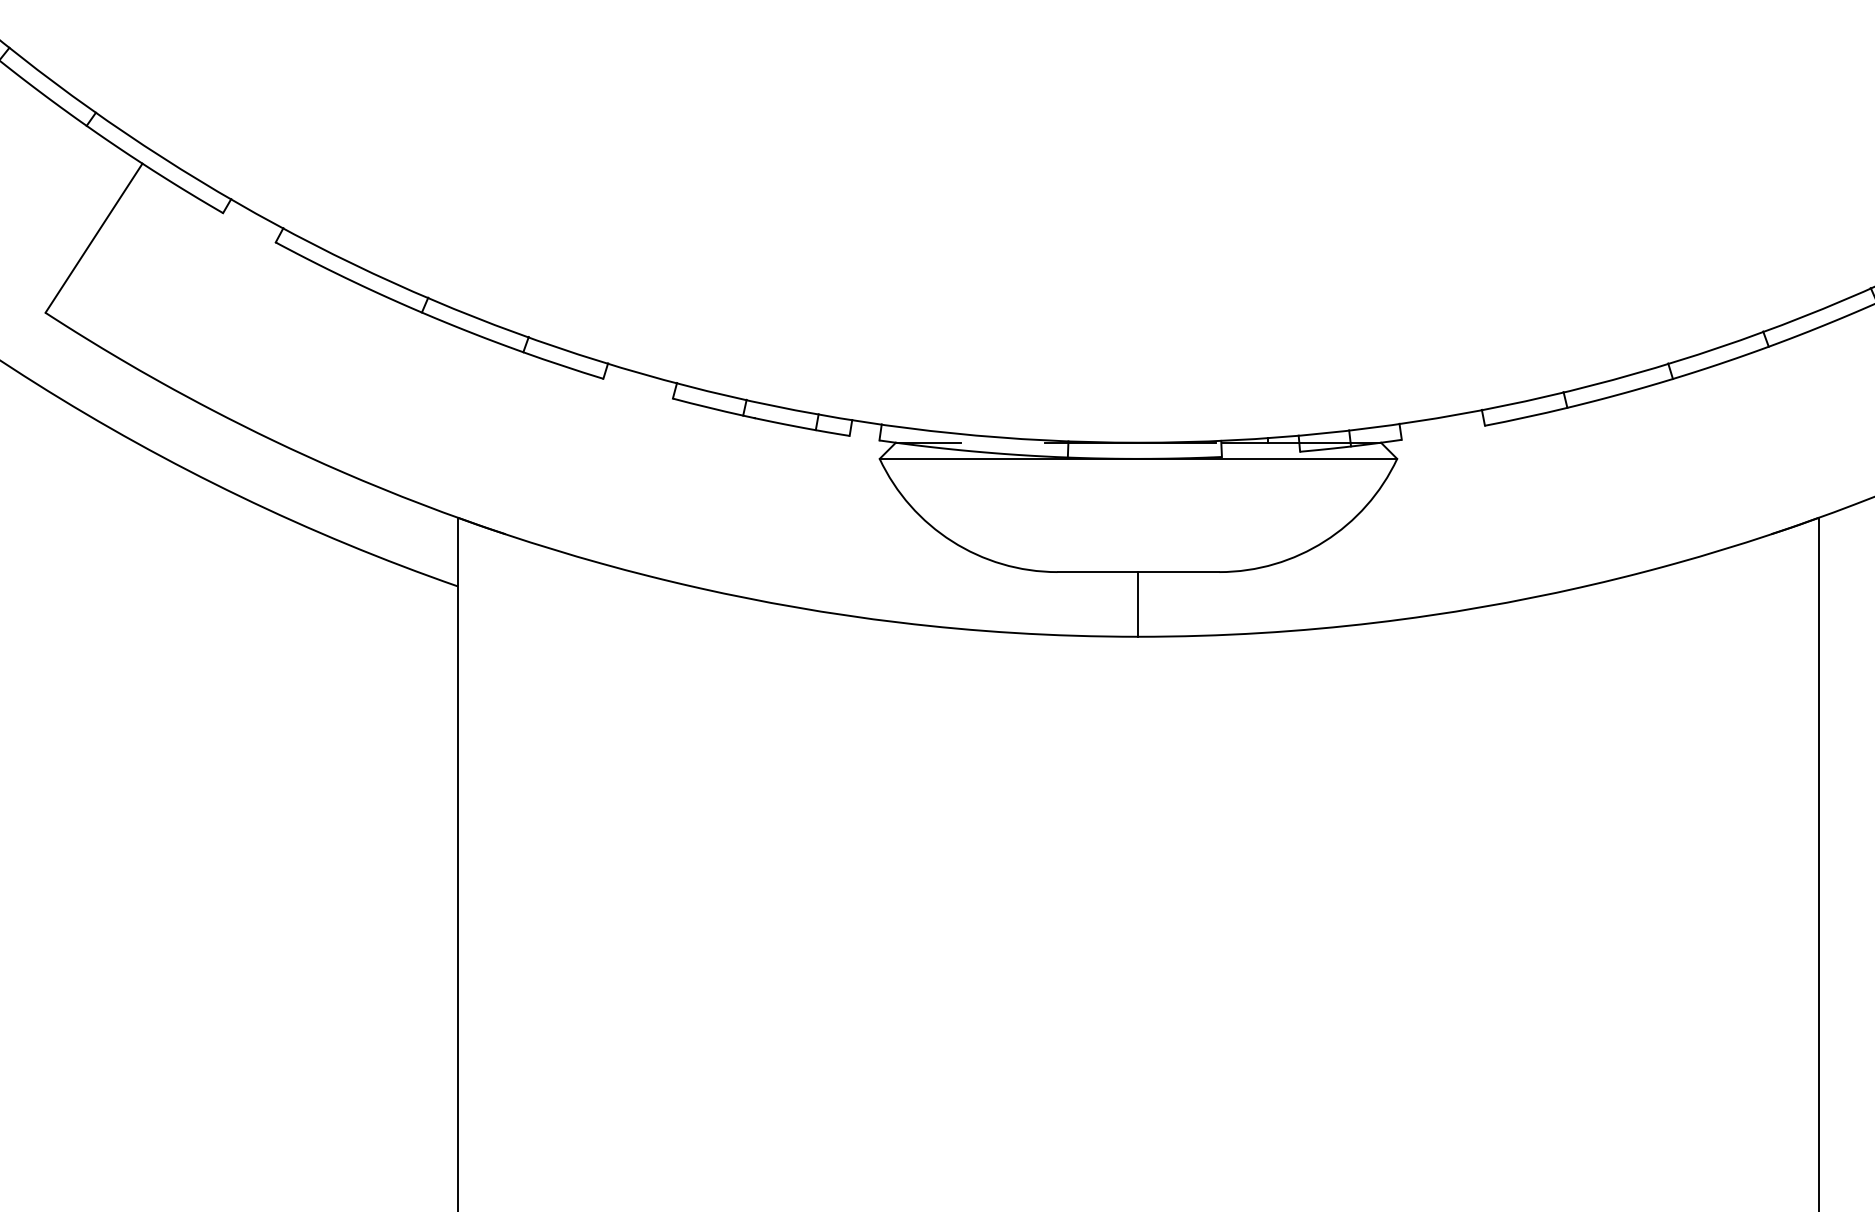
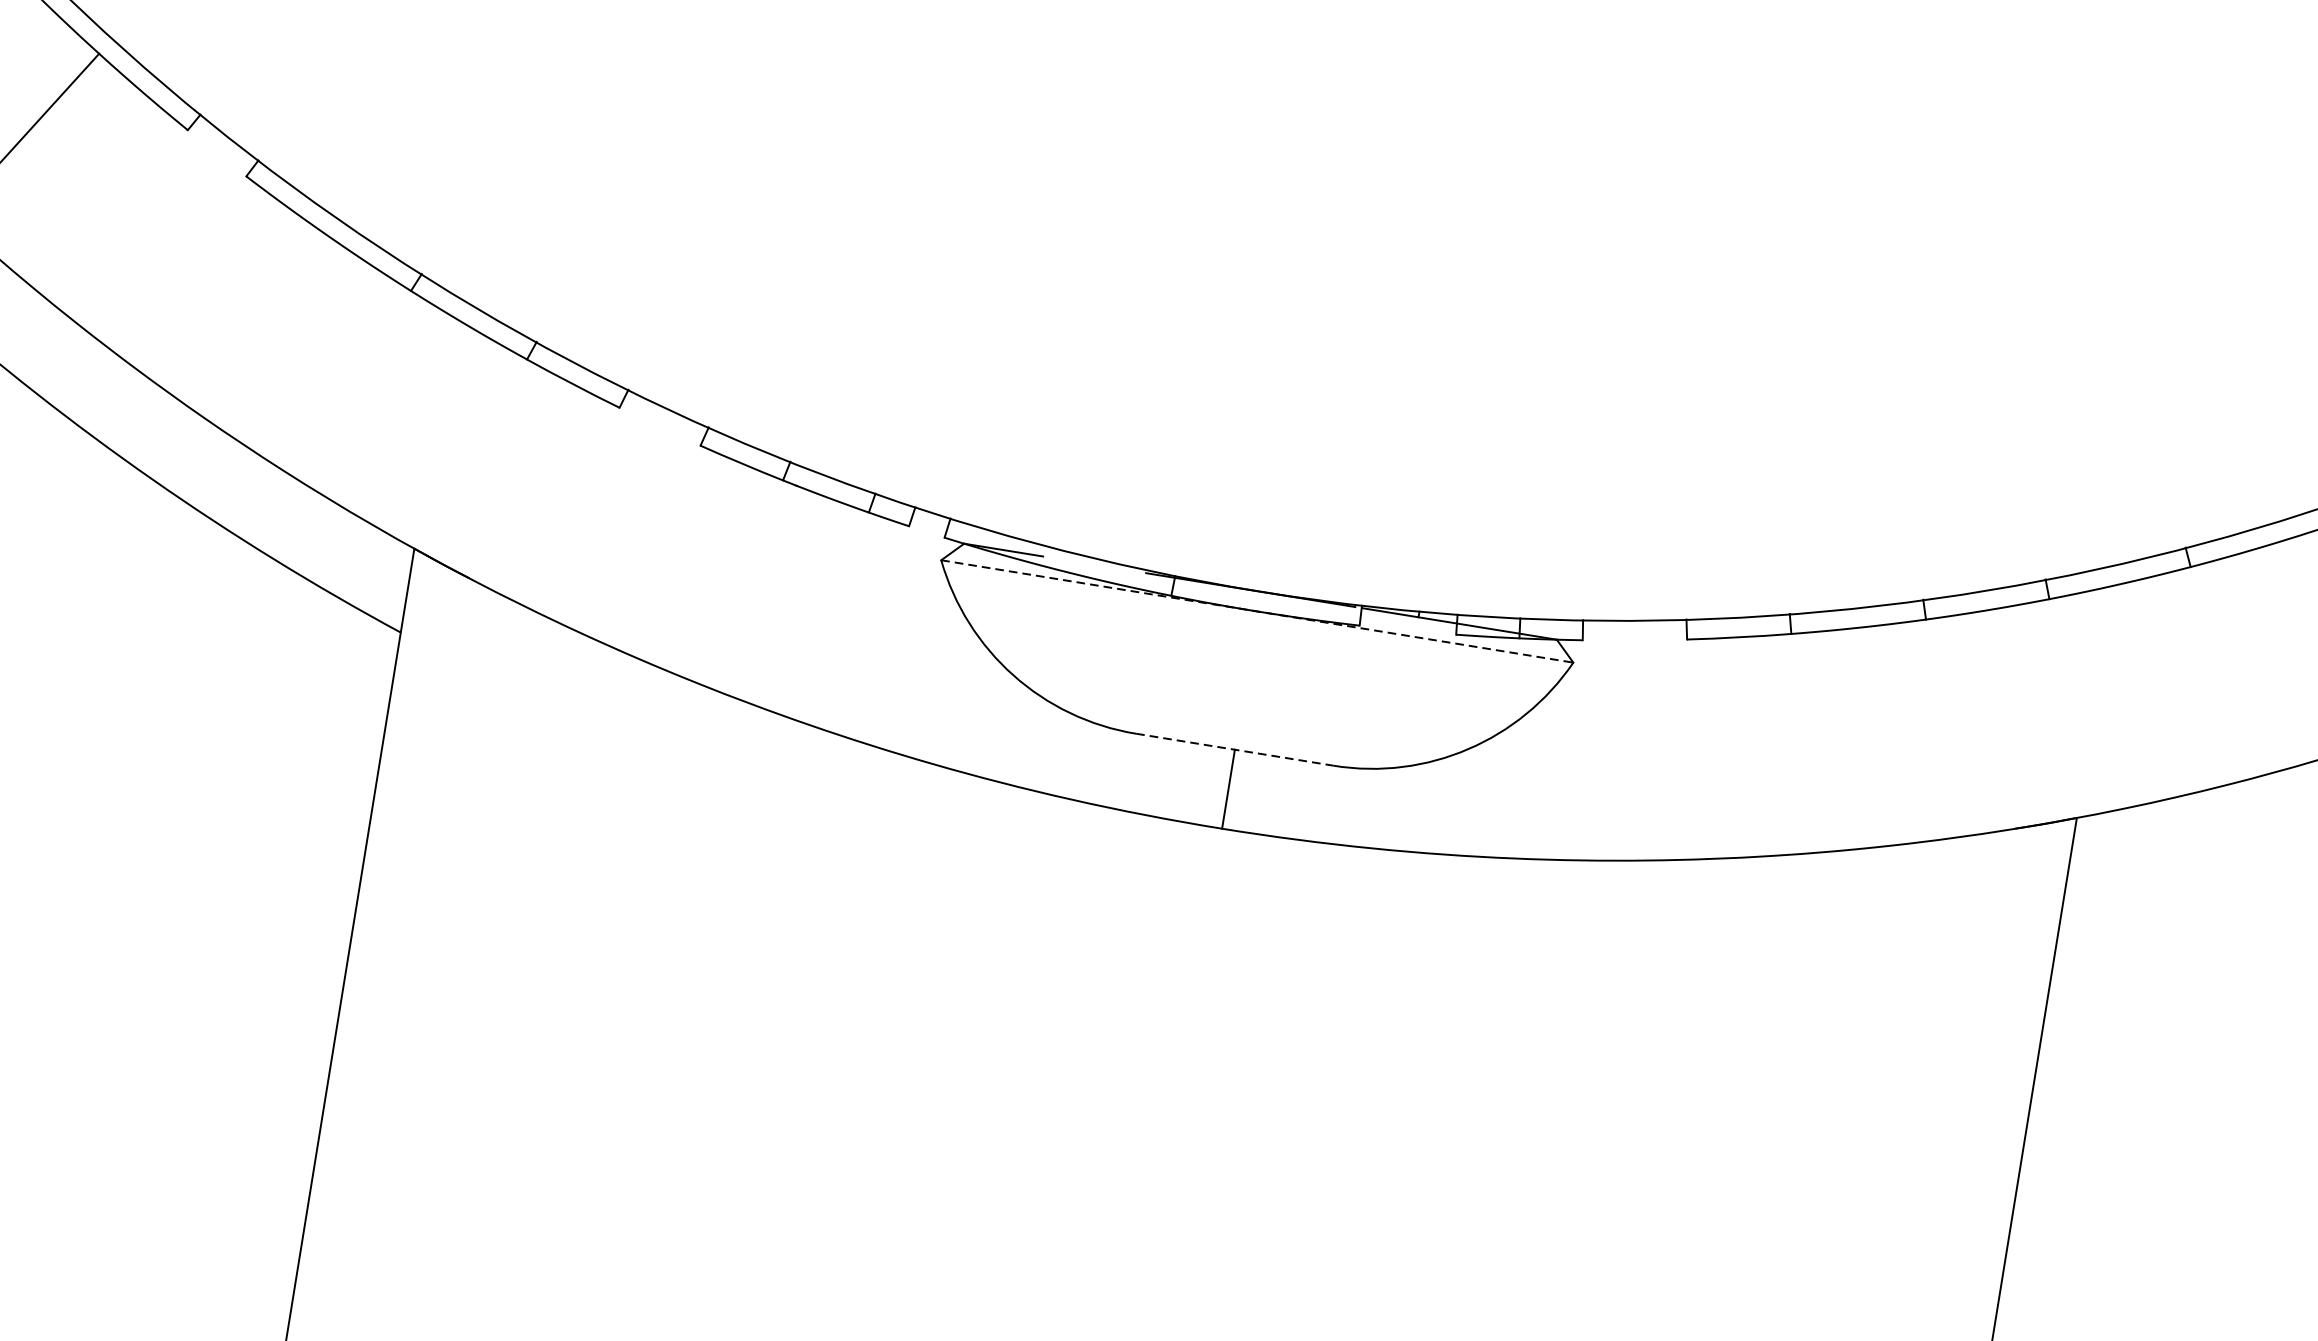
line: (1138, 458) -> (1257, 610), solid -> dashed
line: (1138, 572) -> (1234, 750), solid -> dashed

